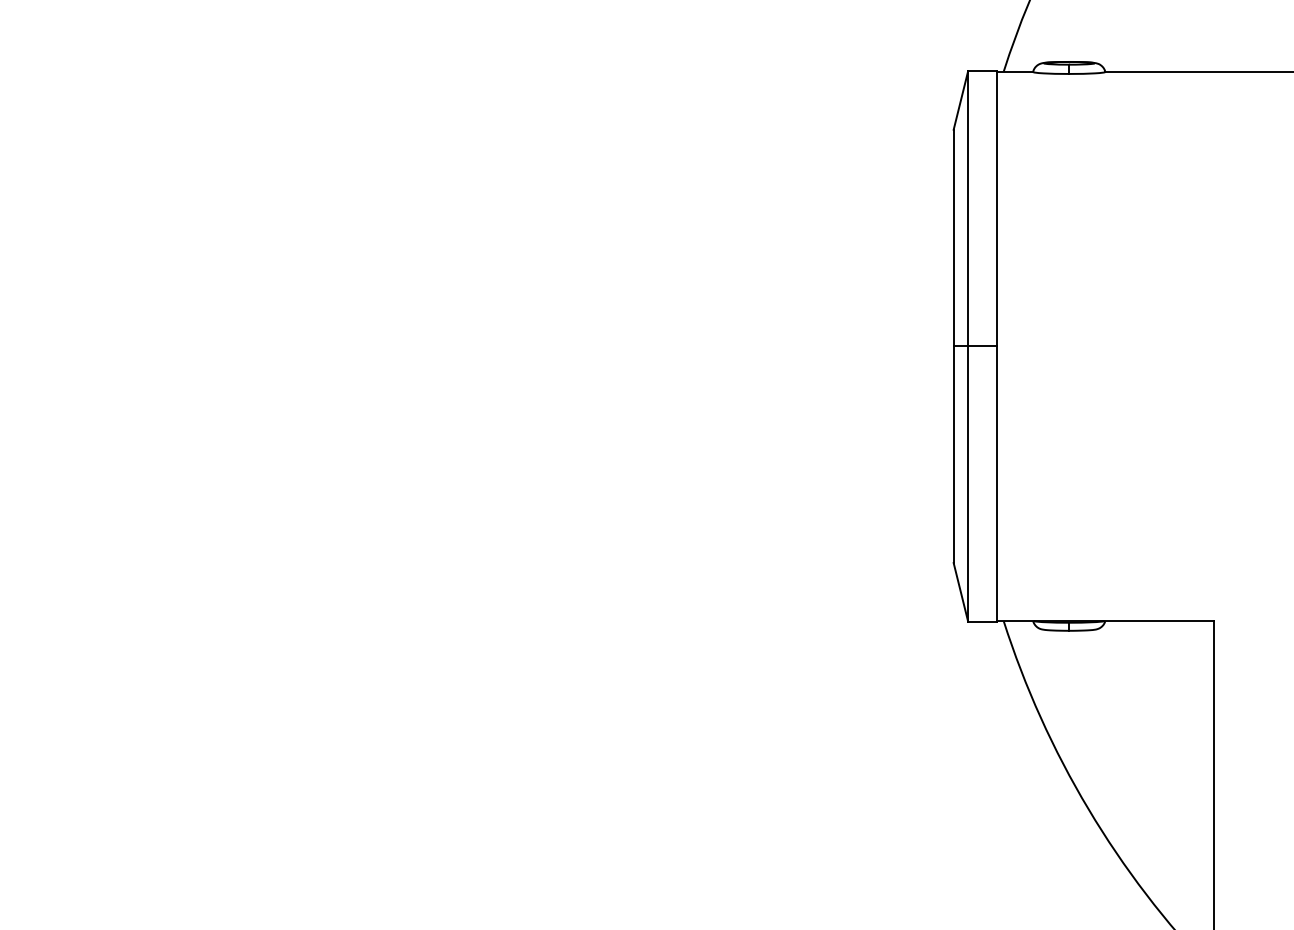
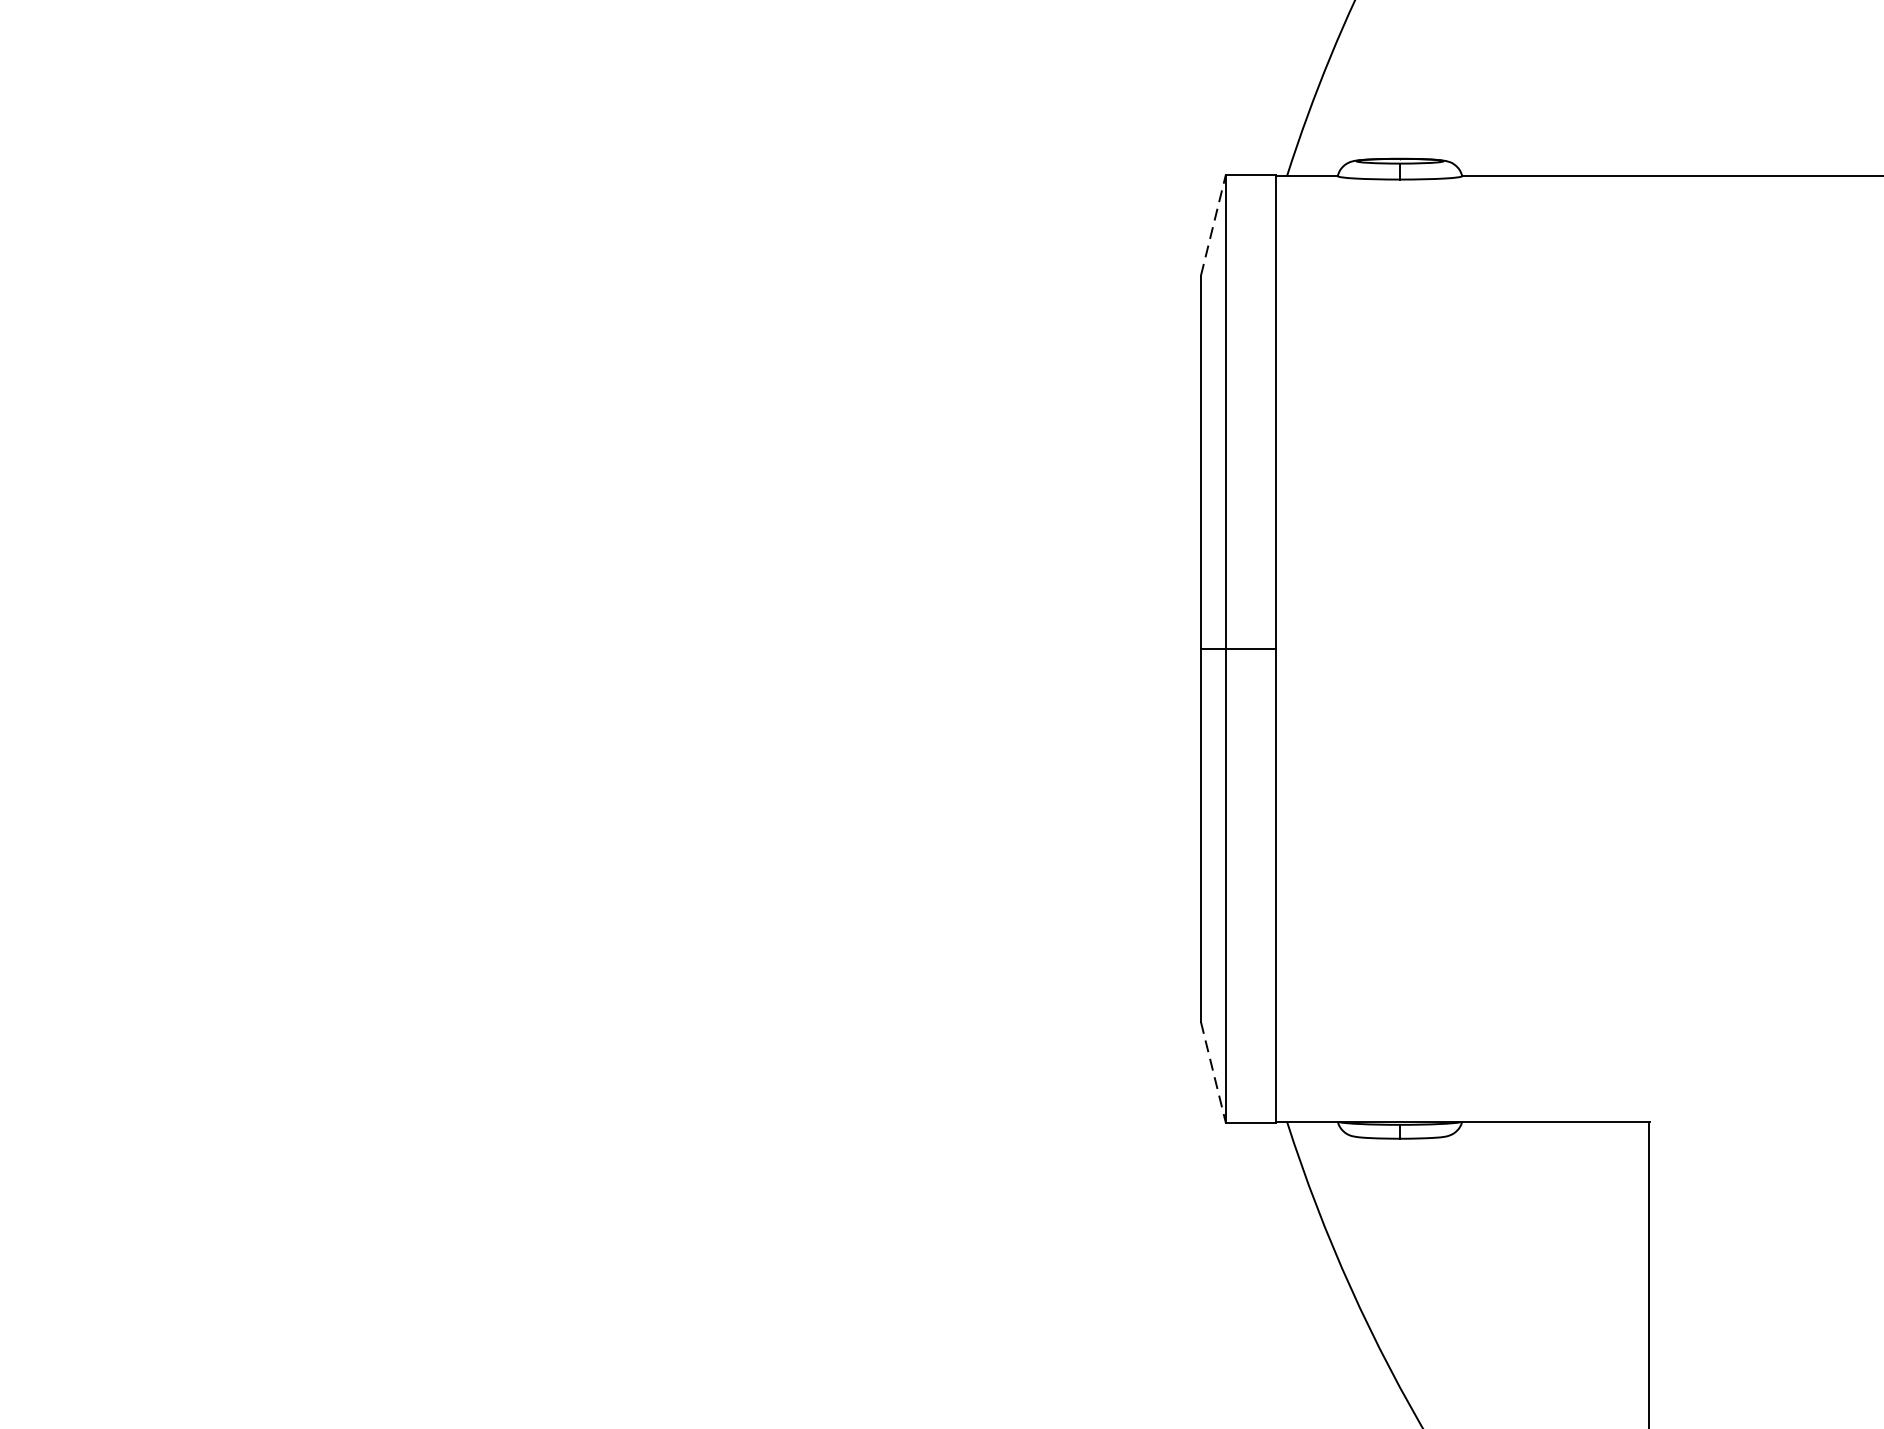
line: (961, 100) -> (1214, 225), solid -> dashed
line: (961, 592) -> (1214, 1072), solid -> dashed

